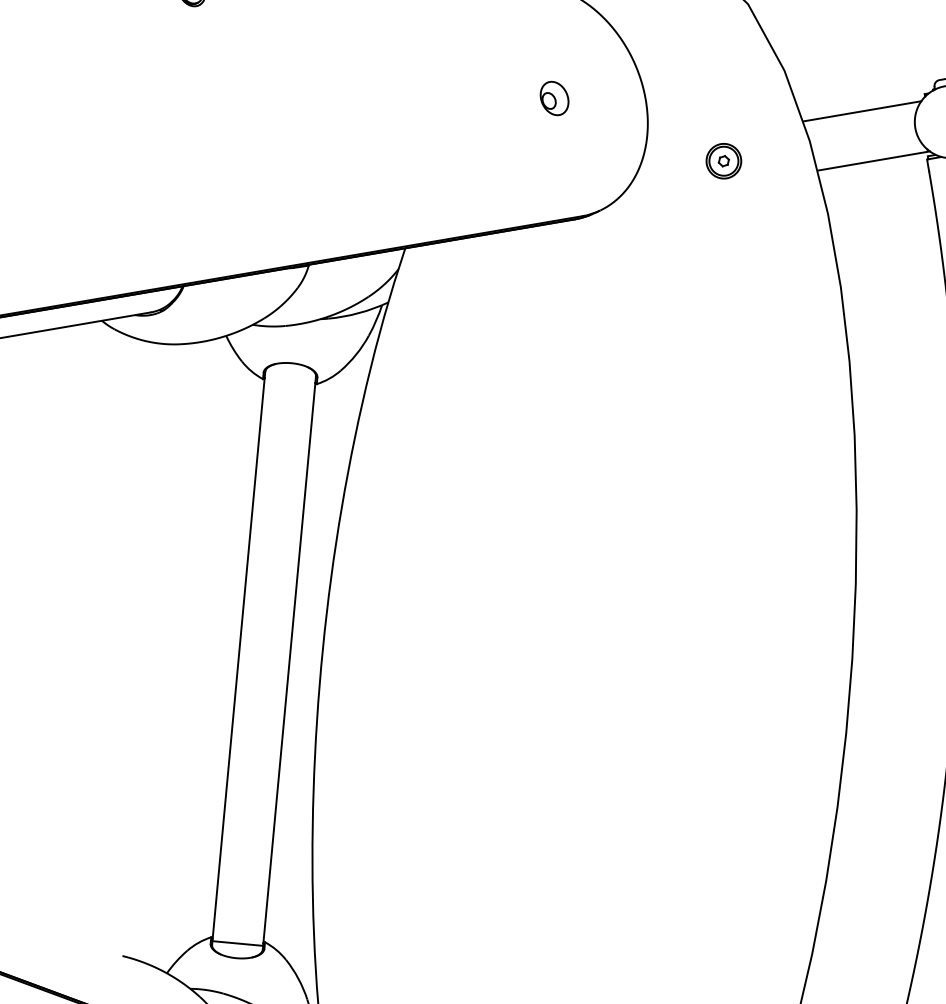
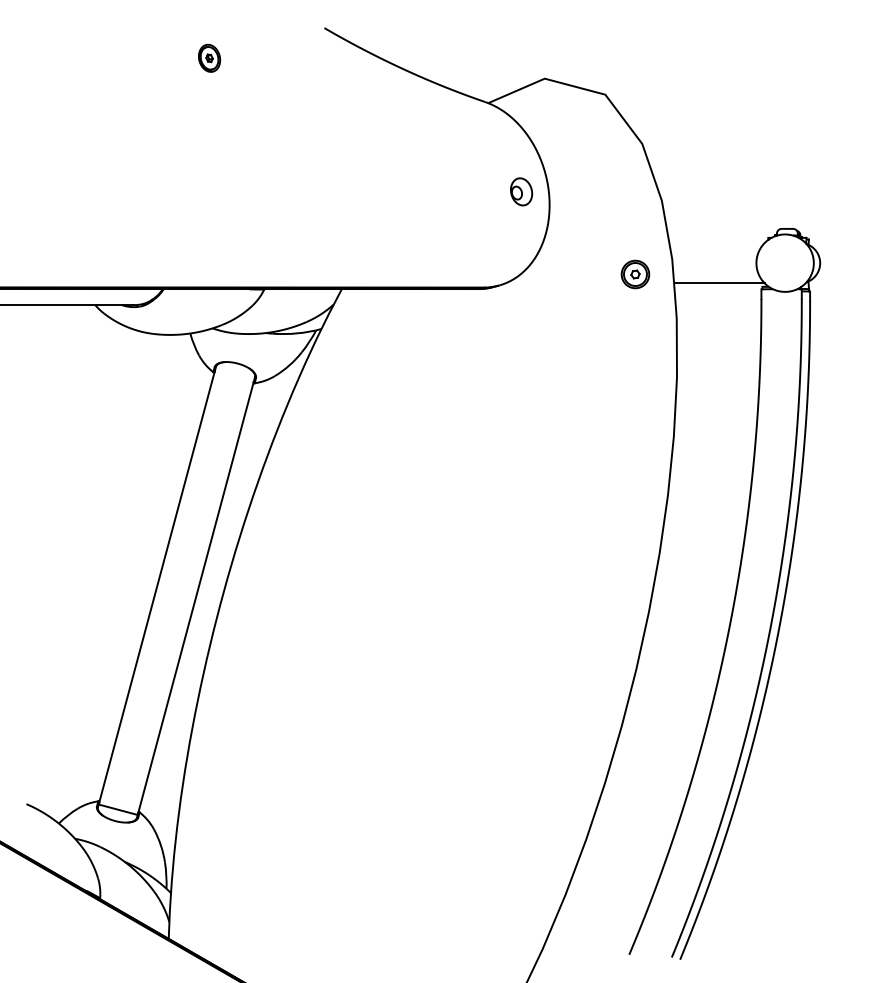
part: (554, 98) -> (521, 191), moved
line: (862, 111) -> (717, 243), removed
part: (723, 161) -> (635, 274), moved

